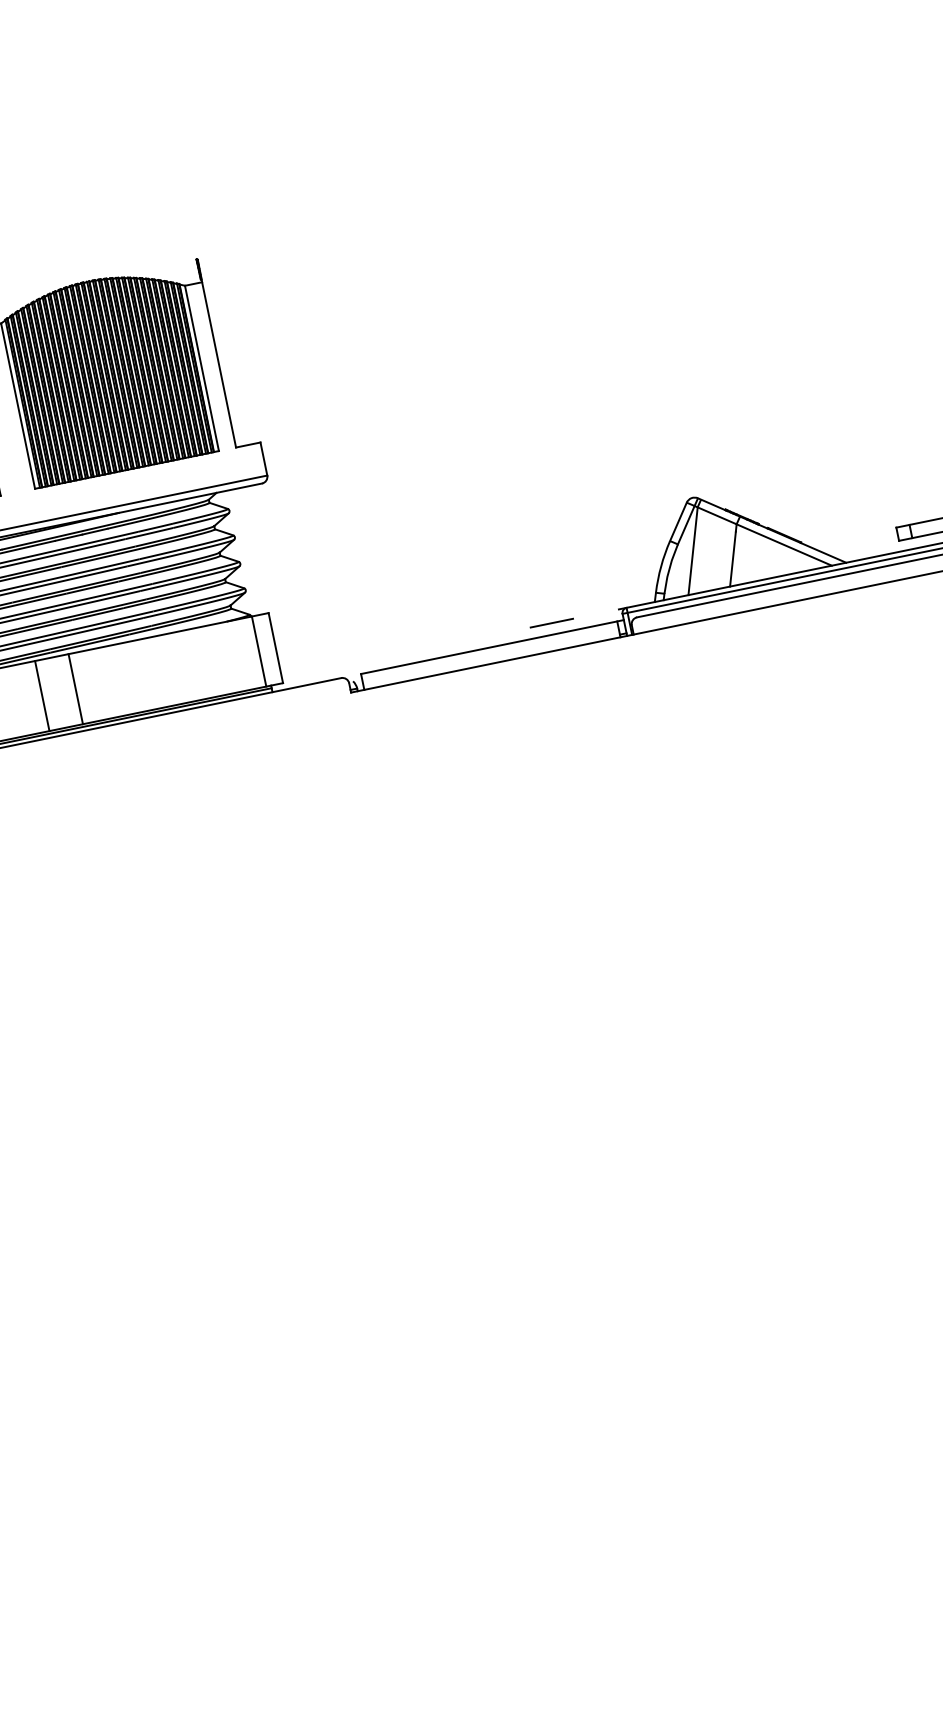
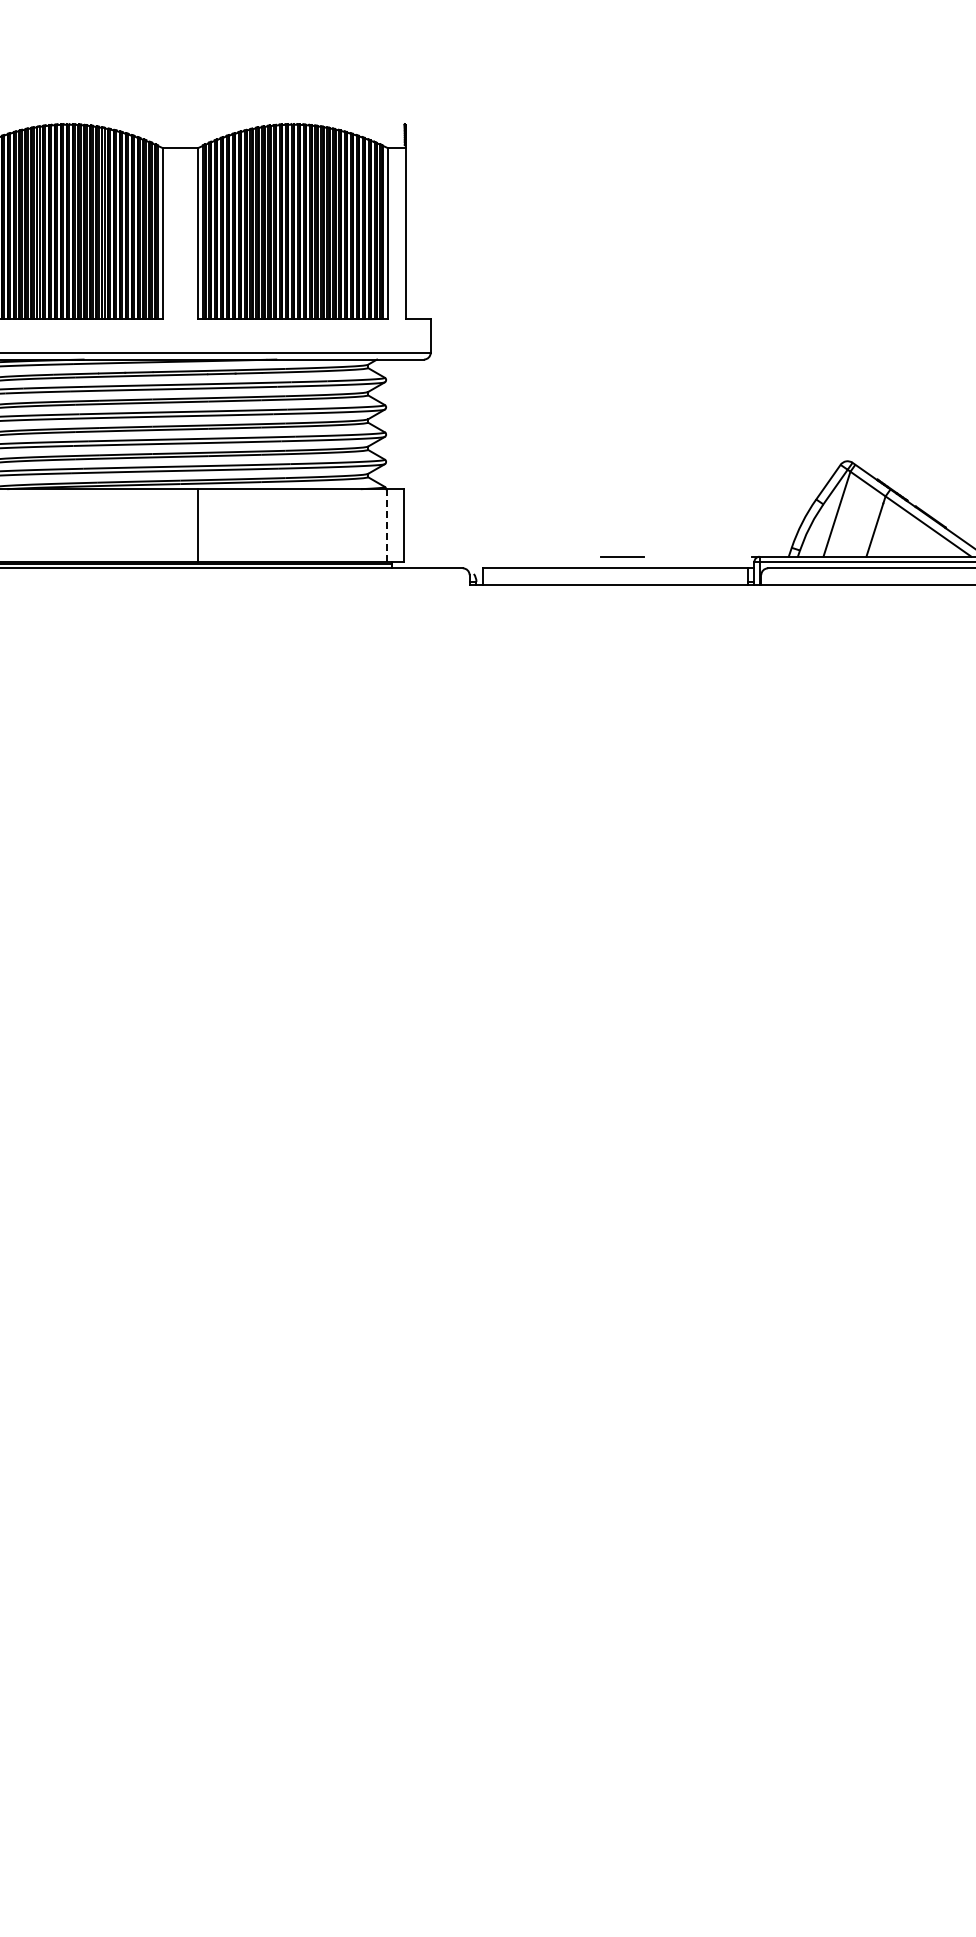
line: (551, 622) -> (622, 556), moved
line: (258, 651) -> (386, 525), solid -> dashed
line: (42, 696) -> (163, 525), removed

